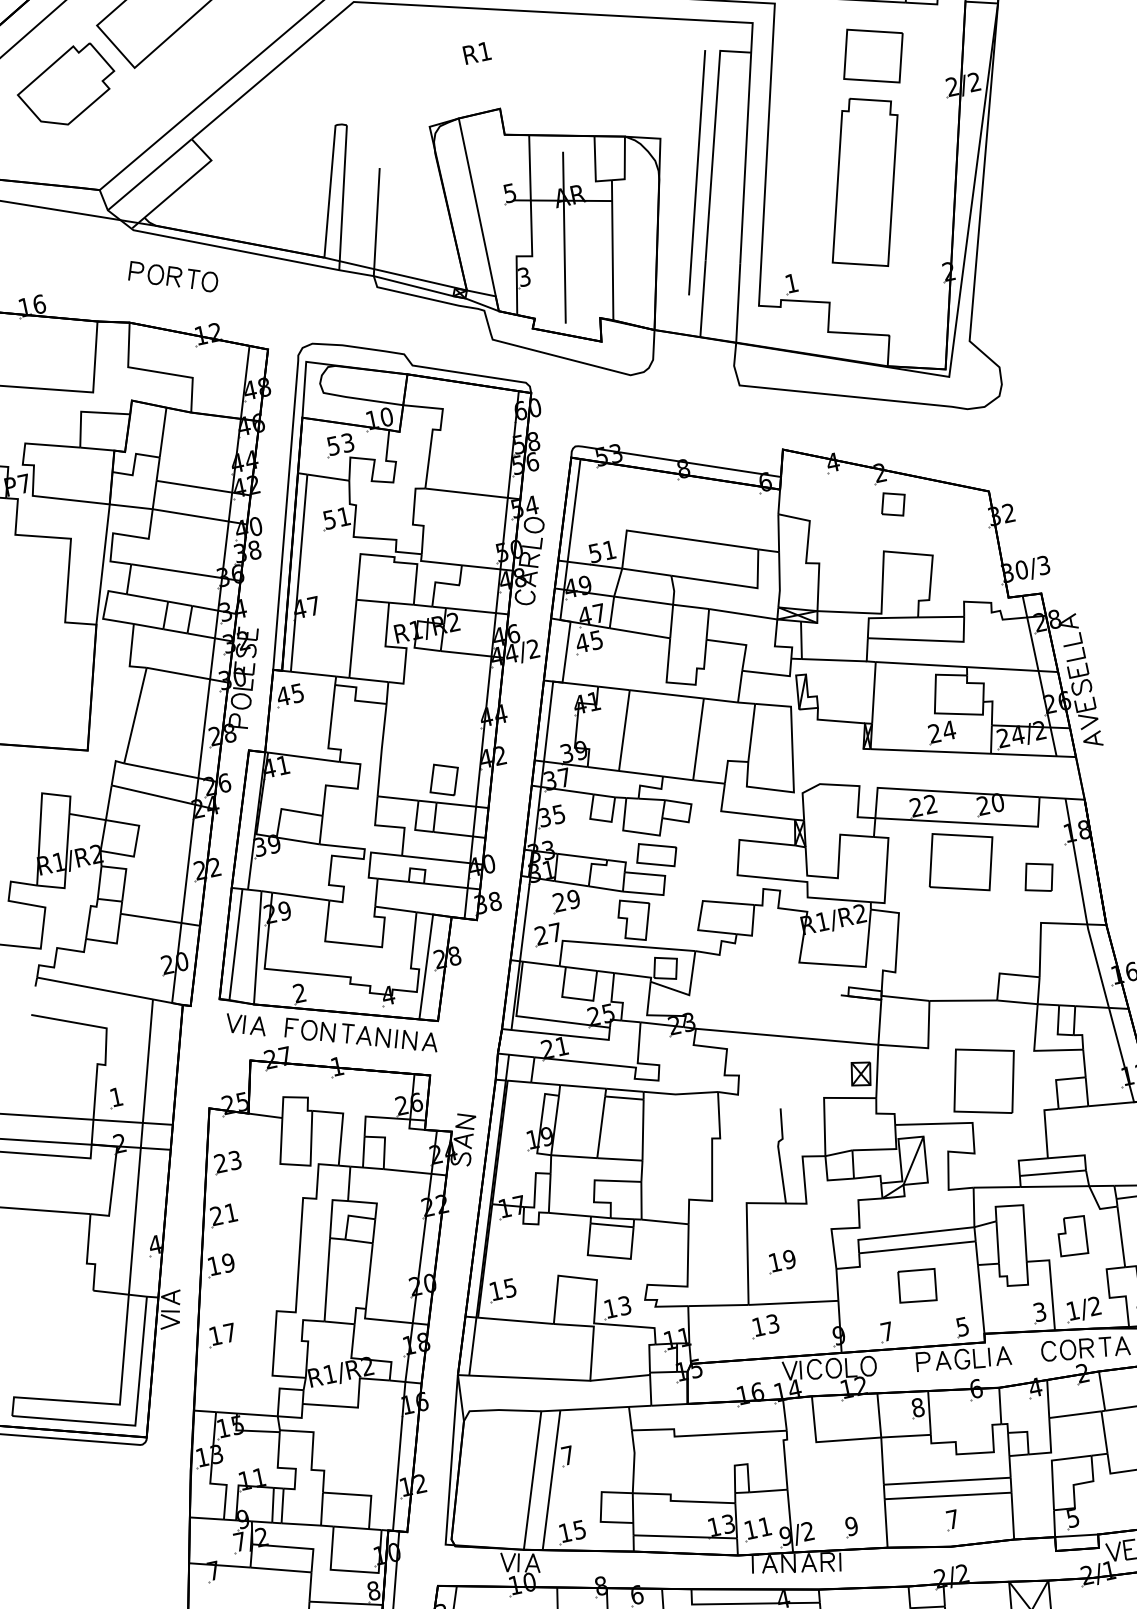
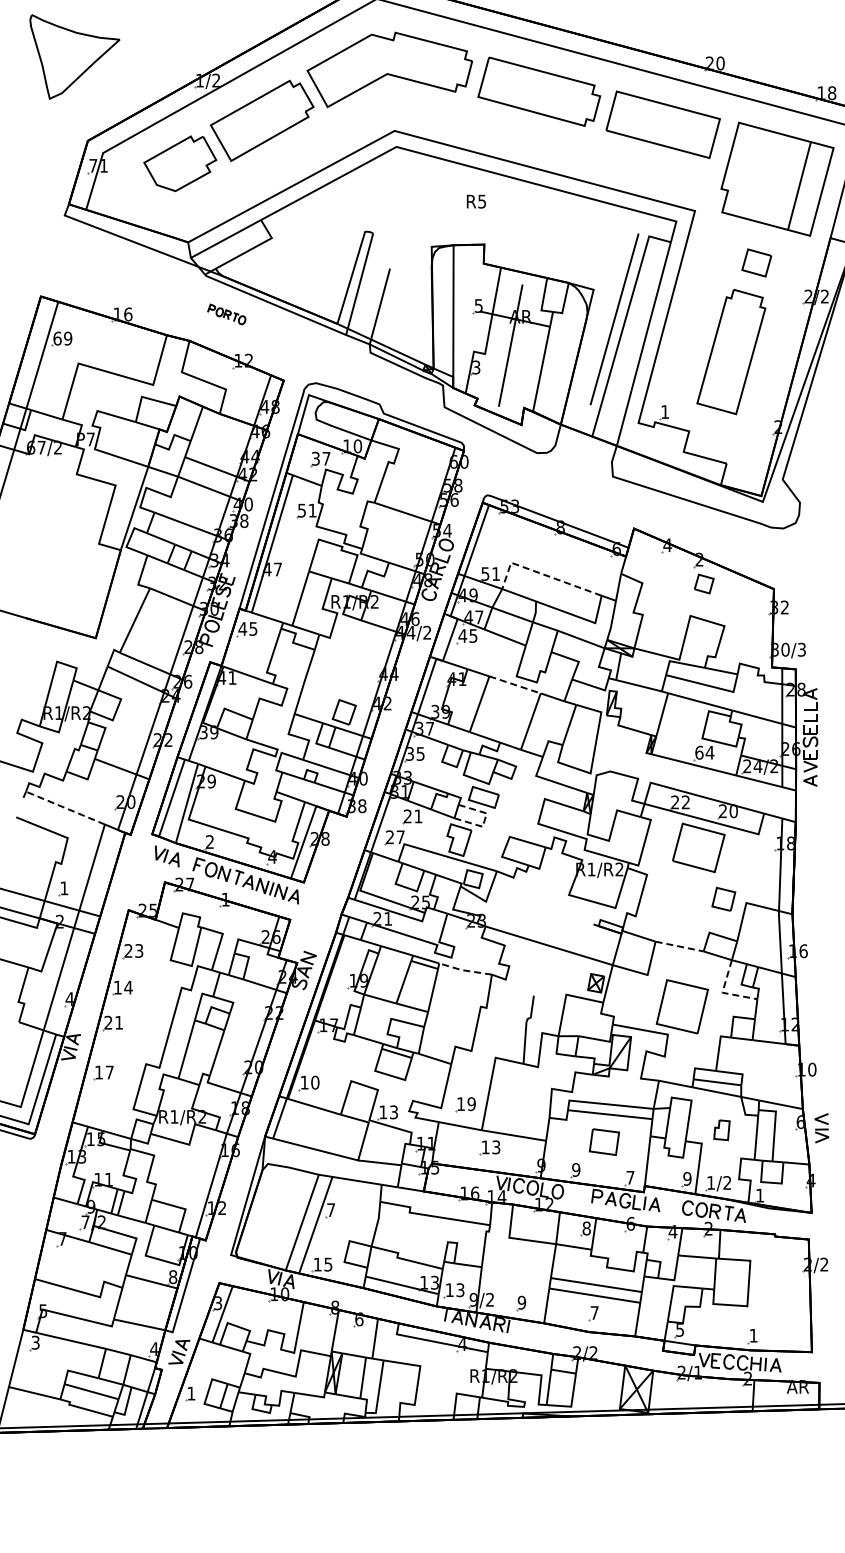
text: (483, 51) -> (481, 201), R1 -> R5
part: (872, 55) -> (756, 262), size x0.6
part: (171, 276) -> (226, 314), size x0.6
text: (341, 443) -> (321, 458), 53 -> 37
line: (672, 537) -> (542, 574), solid -> dashed
line: (667, 695) -> (515, 685), solid -> dashed
text: (934, 733) -> (699, 752), 24 -> 64
part: (1038, 876) -> (723, 898), moved
line: (664, 886) -> (484, 820), solid -> dashed
text: (573, 899) -> (418, 816), 29 -> 21
line: (95, 989) -> (65, 808), solid -> dashed
line: (963, 1000) -> (679, 946), solid -> dashed
line: (1035, 1050) -> (723, 992), solid -> dashed
line: (679, 1094) -> (464, 970), solid -> dashed
text: (223, 1214) -> (122, 987), 21 -> 14
part: (1072, 1237) -> (721, 1130), size x0.7
part: (781, 1261) -> (465, 1104), moved
text: (220, 1264) -> (113, 1022), 19 -> 21
text: (510, 1287) -> (315, 1082), 15 -> 10
text: (1039, 1311) -> (687, 1178), 3 -> 9
text: (962, 1326) -> (630, 1177), 5 -> 7
text: (887, 1330) -> (576, 1169), 7 -> 9
text: (765, 1527) -> (460, 1290), 11 -> 13

